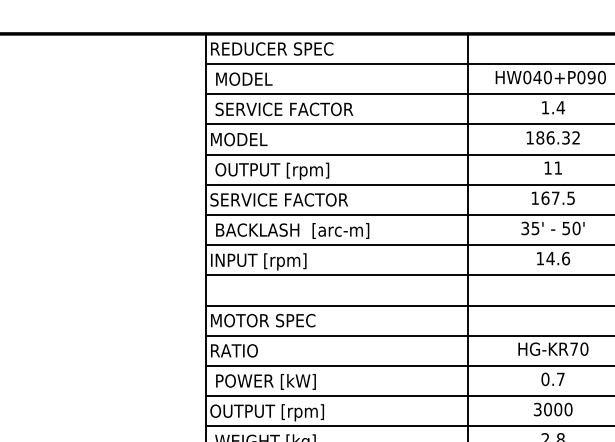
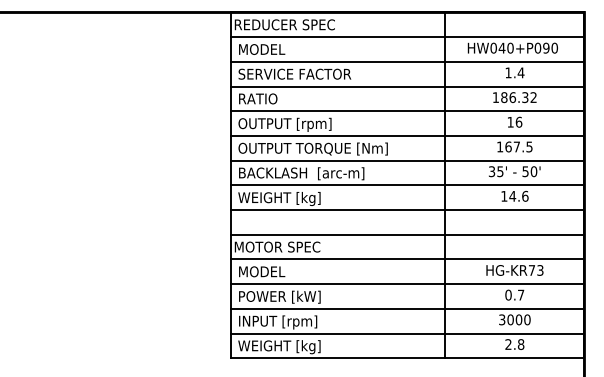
text: (238, 139) -> (257, 98), MODEL -> RATIO
text: (557, 167) -> (518, 121), 11 -> 16
text: (303, 200) -> (310, 148), SERVICE FACTOR -> OUTPUT TORQUE [Nm]
text: (263, 262) -> (277, 199), INPUT [rpm] -> WEIGHT [kg]
text: (584, 349) -> (540, 270), HG-KR70 -> HG-KR73
text: (241, 350) -> (259, 271), RATIO -> MODEL
text: (266, 412) -> (280, 322), OUTPUT [rpm] -> INPUT [rpm]

